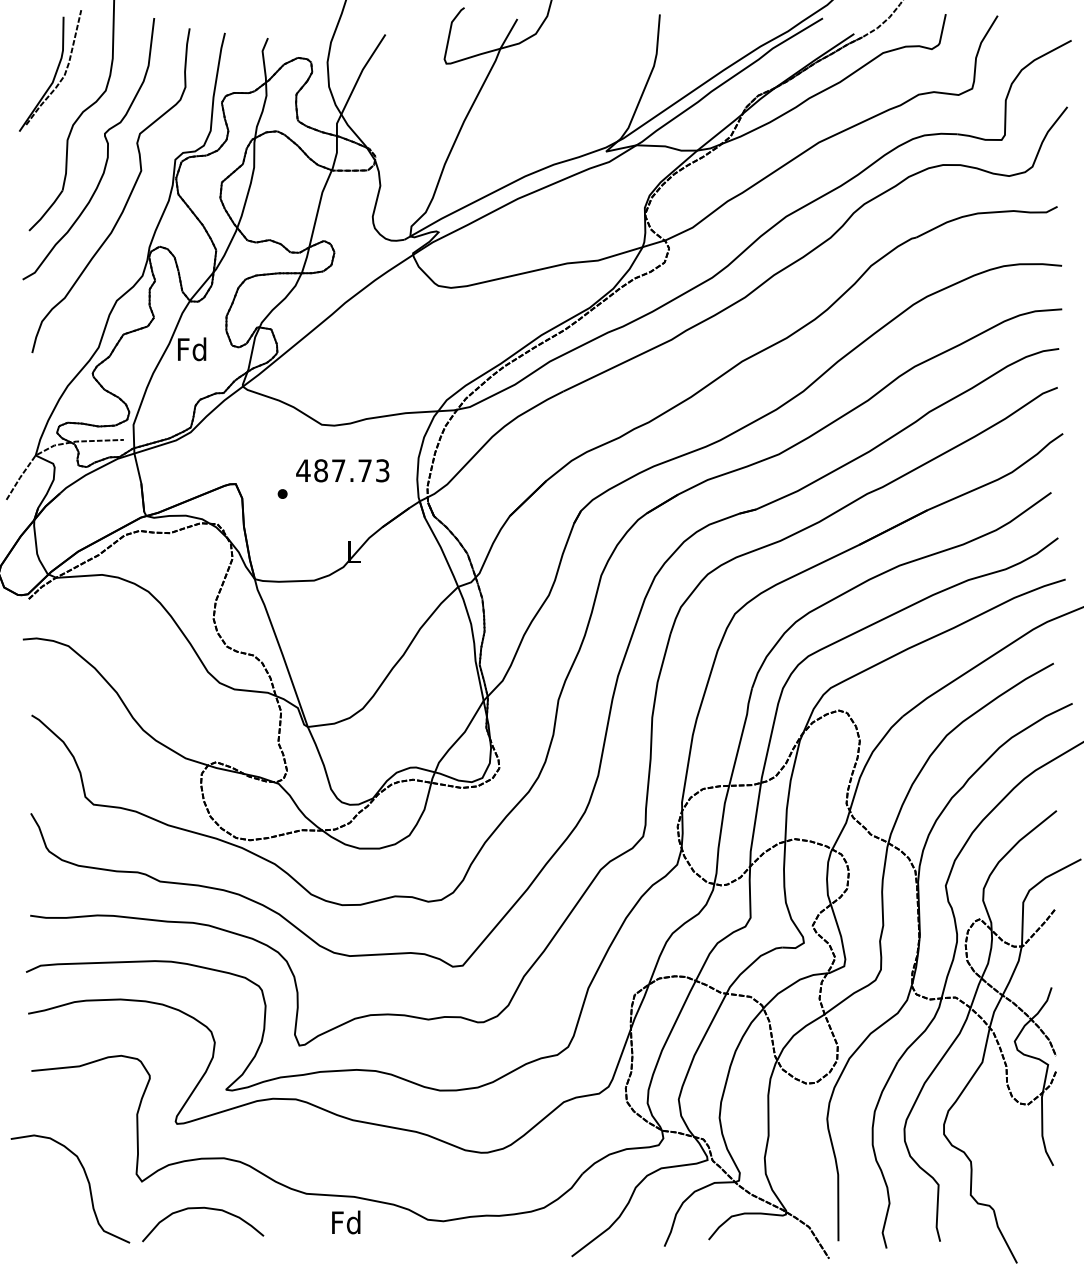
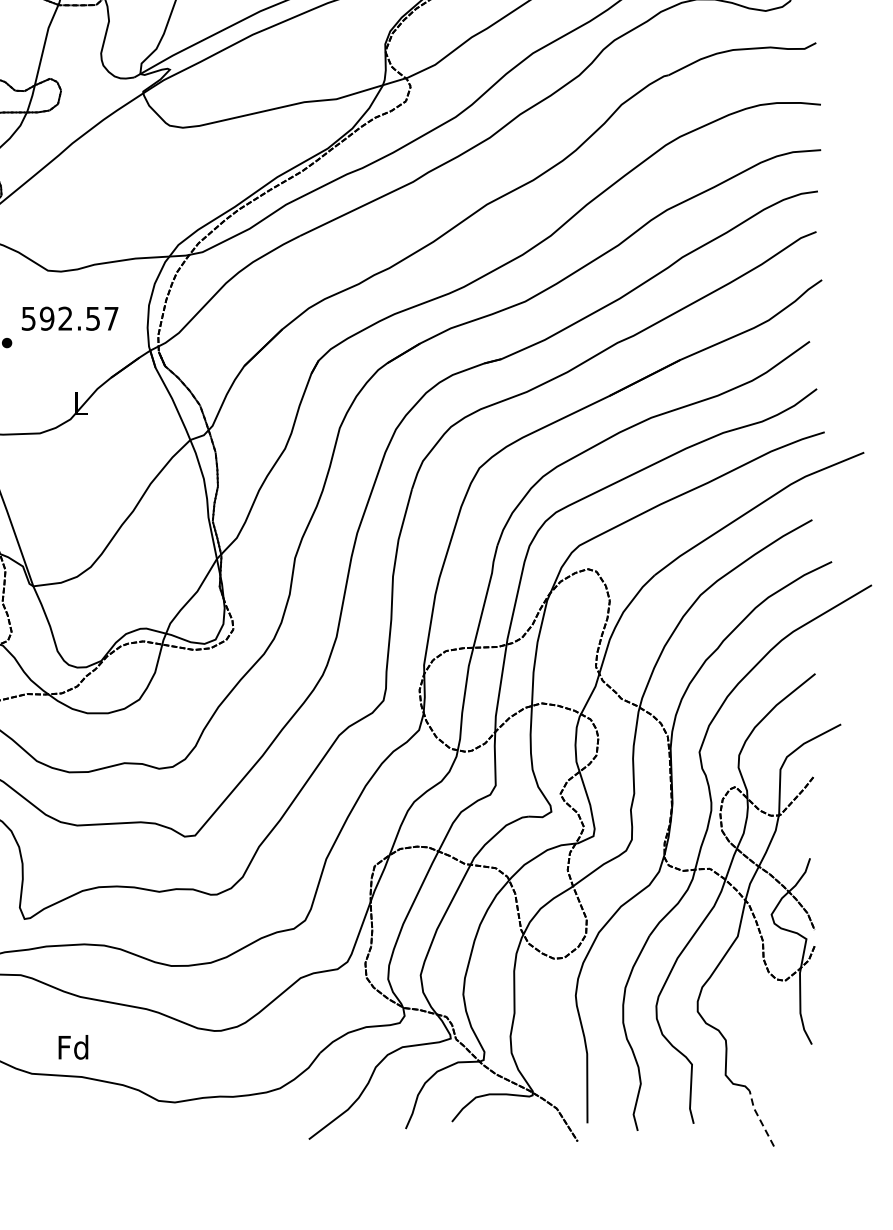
text: (342, 470) -> (69, 318), 487.73 -> 592.57
text: (346, 1222) -> (73, 1047), moved
line: (1003, 1237) -> (759, 1119), solid -> dashed

